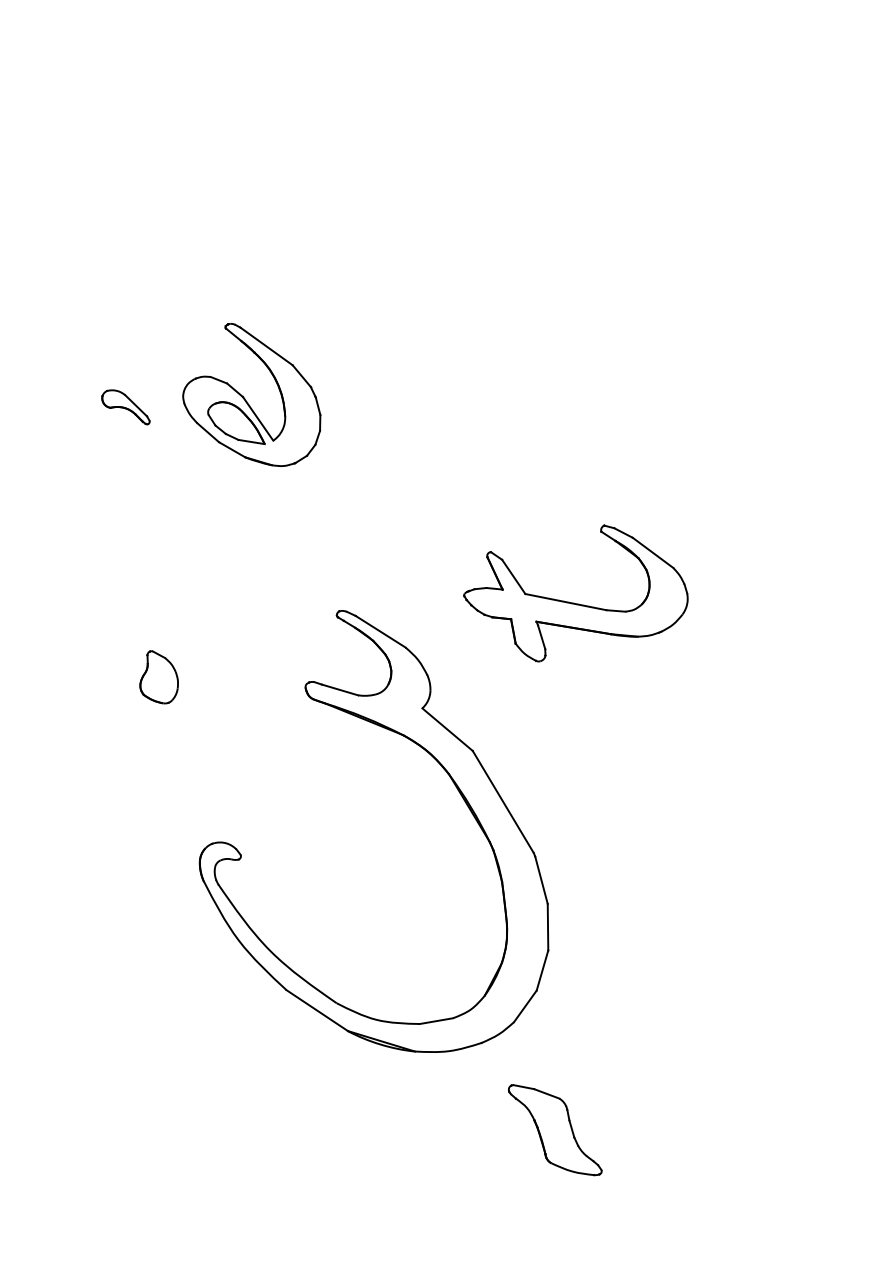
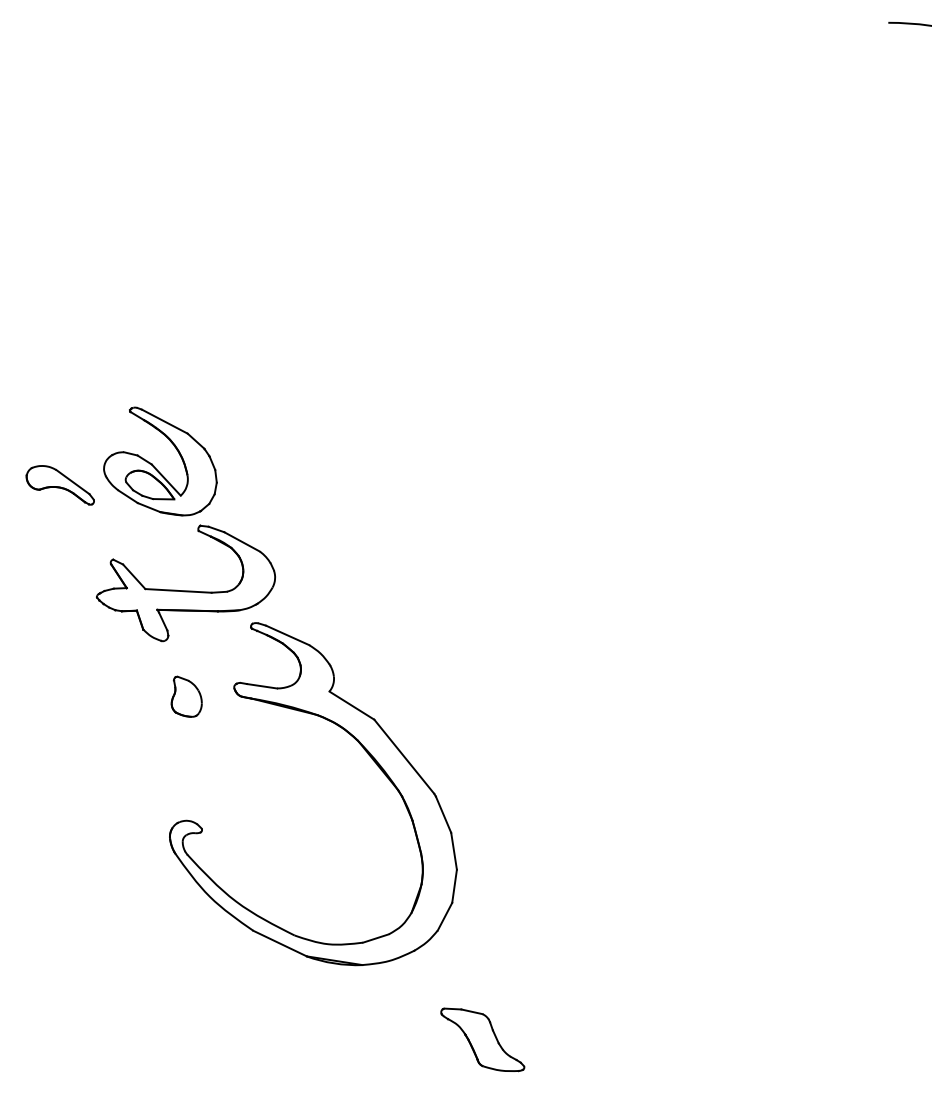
part: (125, 406) -> (59, 485), size x1.67
part: (574, 602) -> (185, 590), moved
part: (160, 677) -> (186, 696), moved
part: (554, 1129) -> (482, 1039), moved

